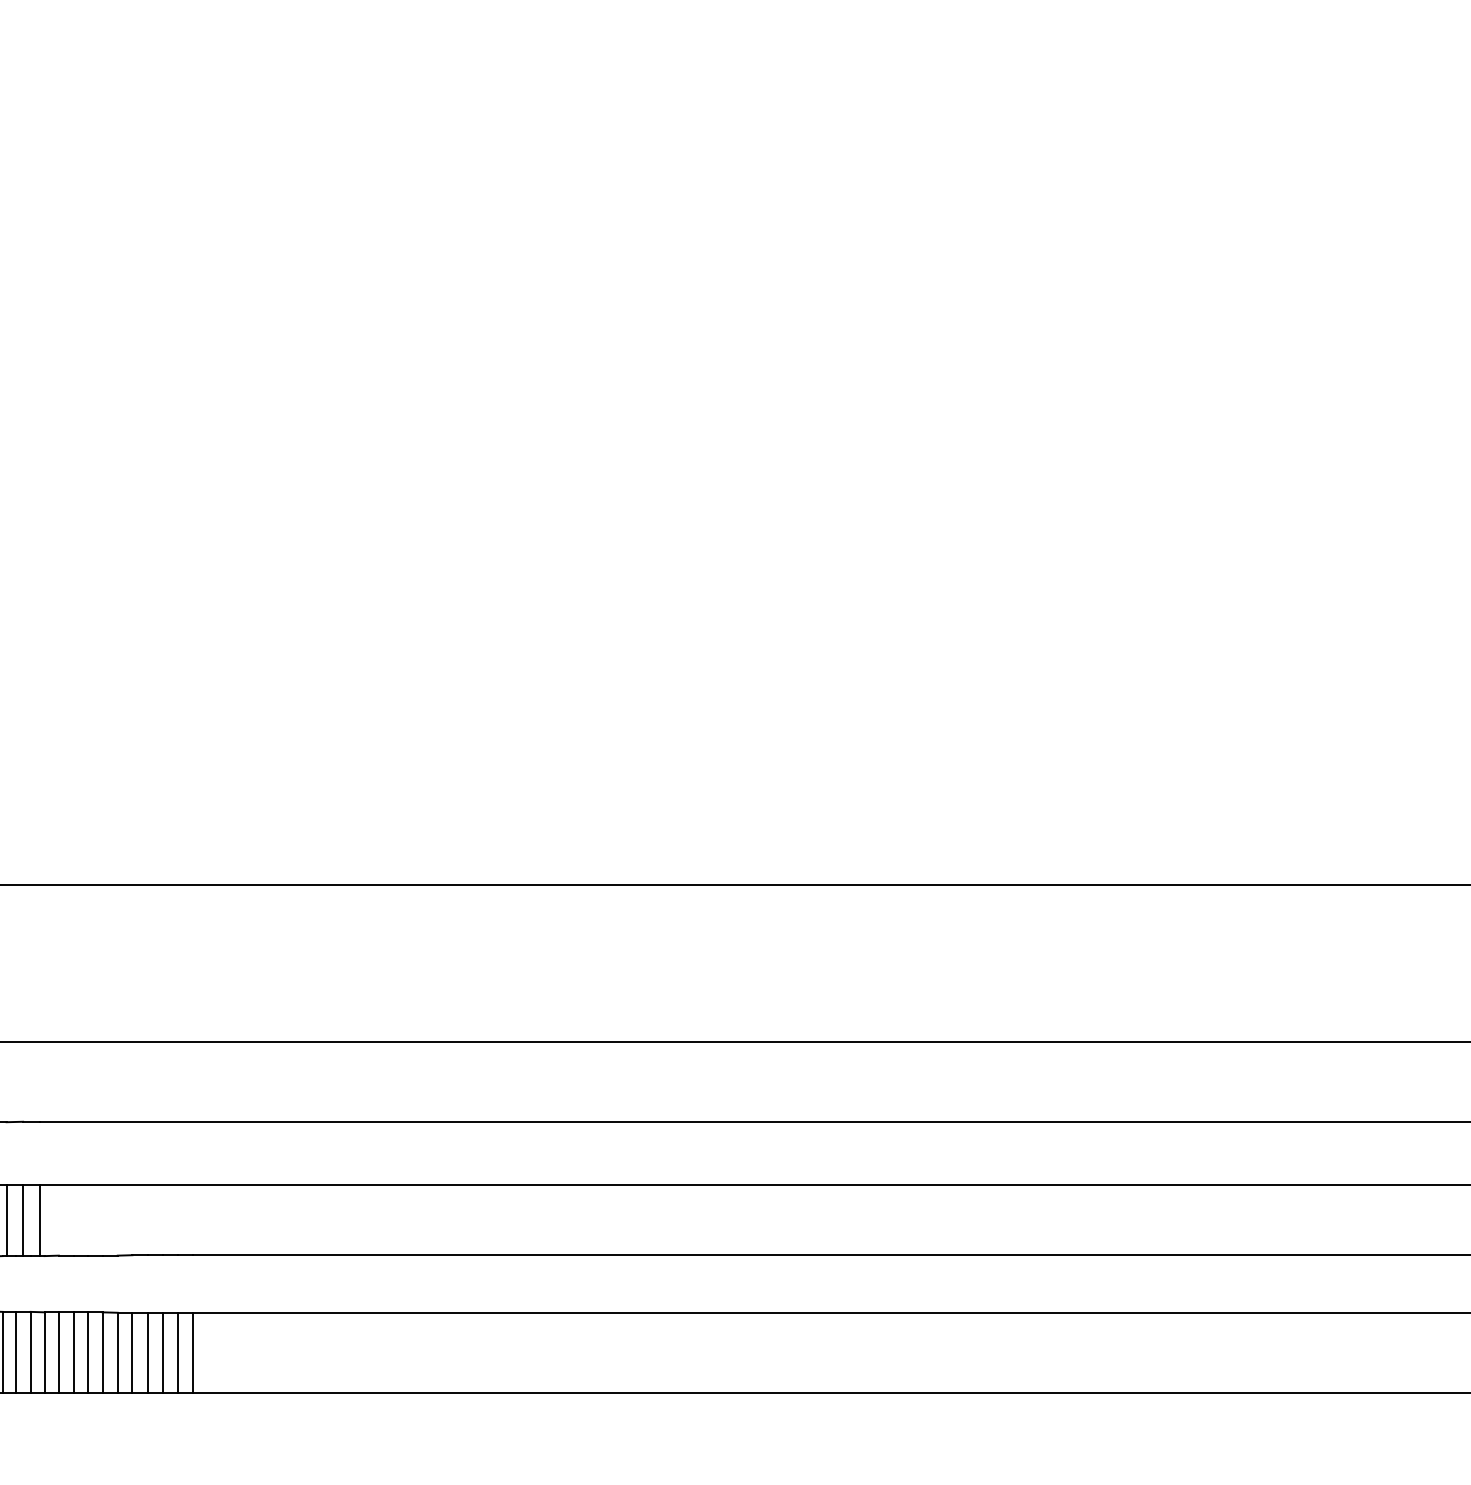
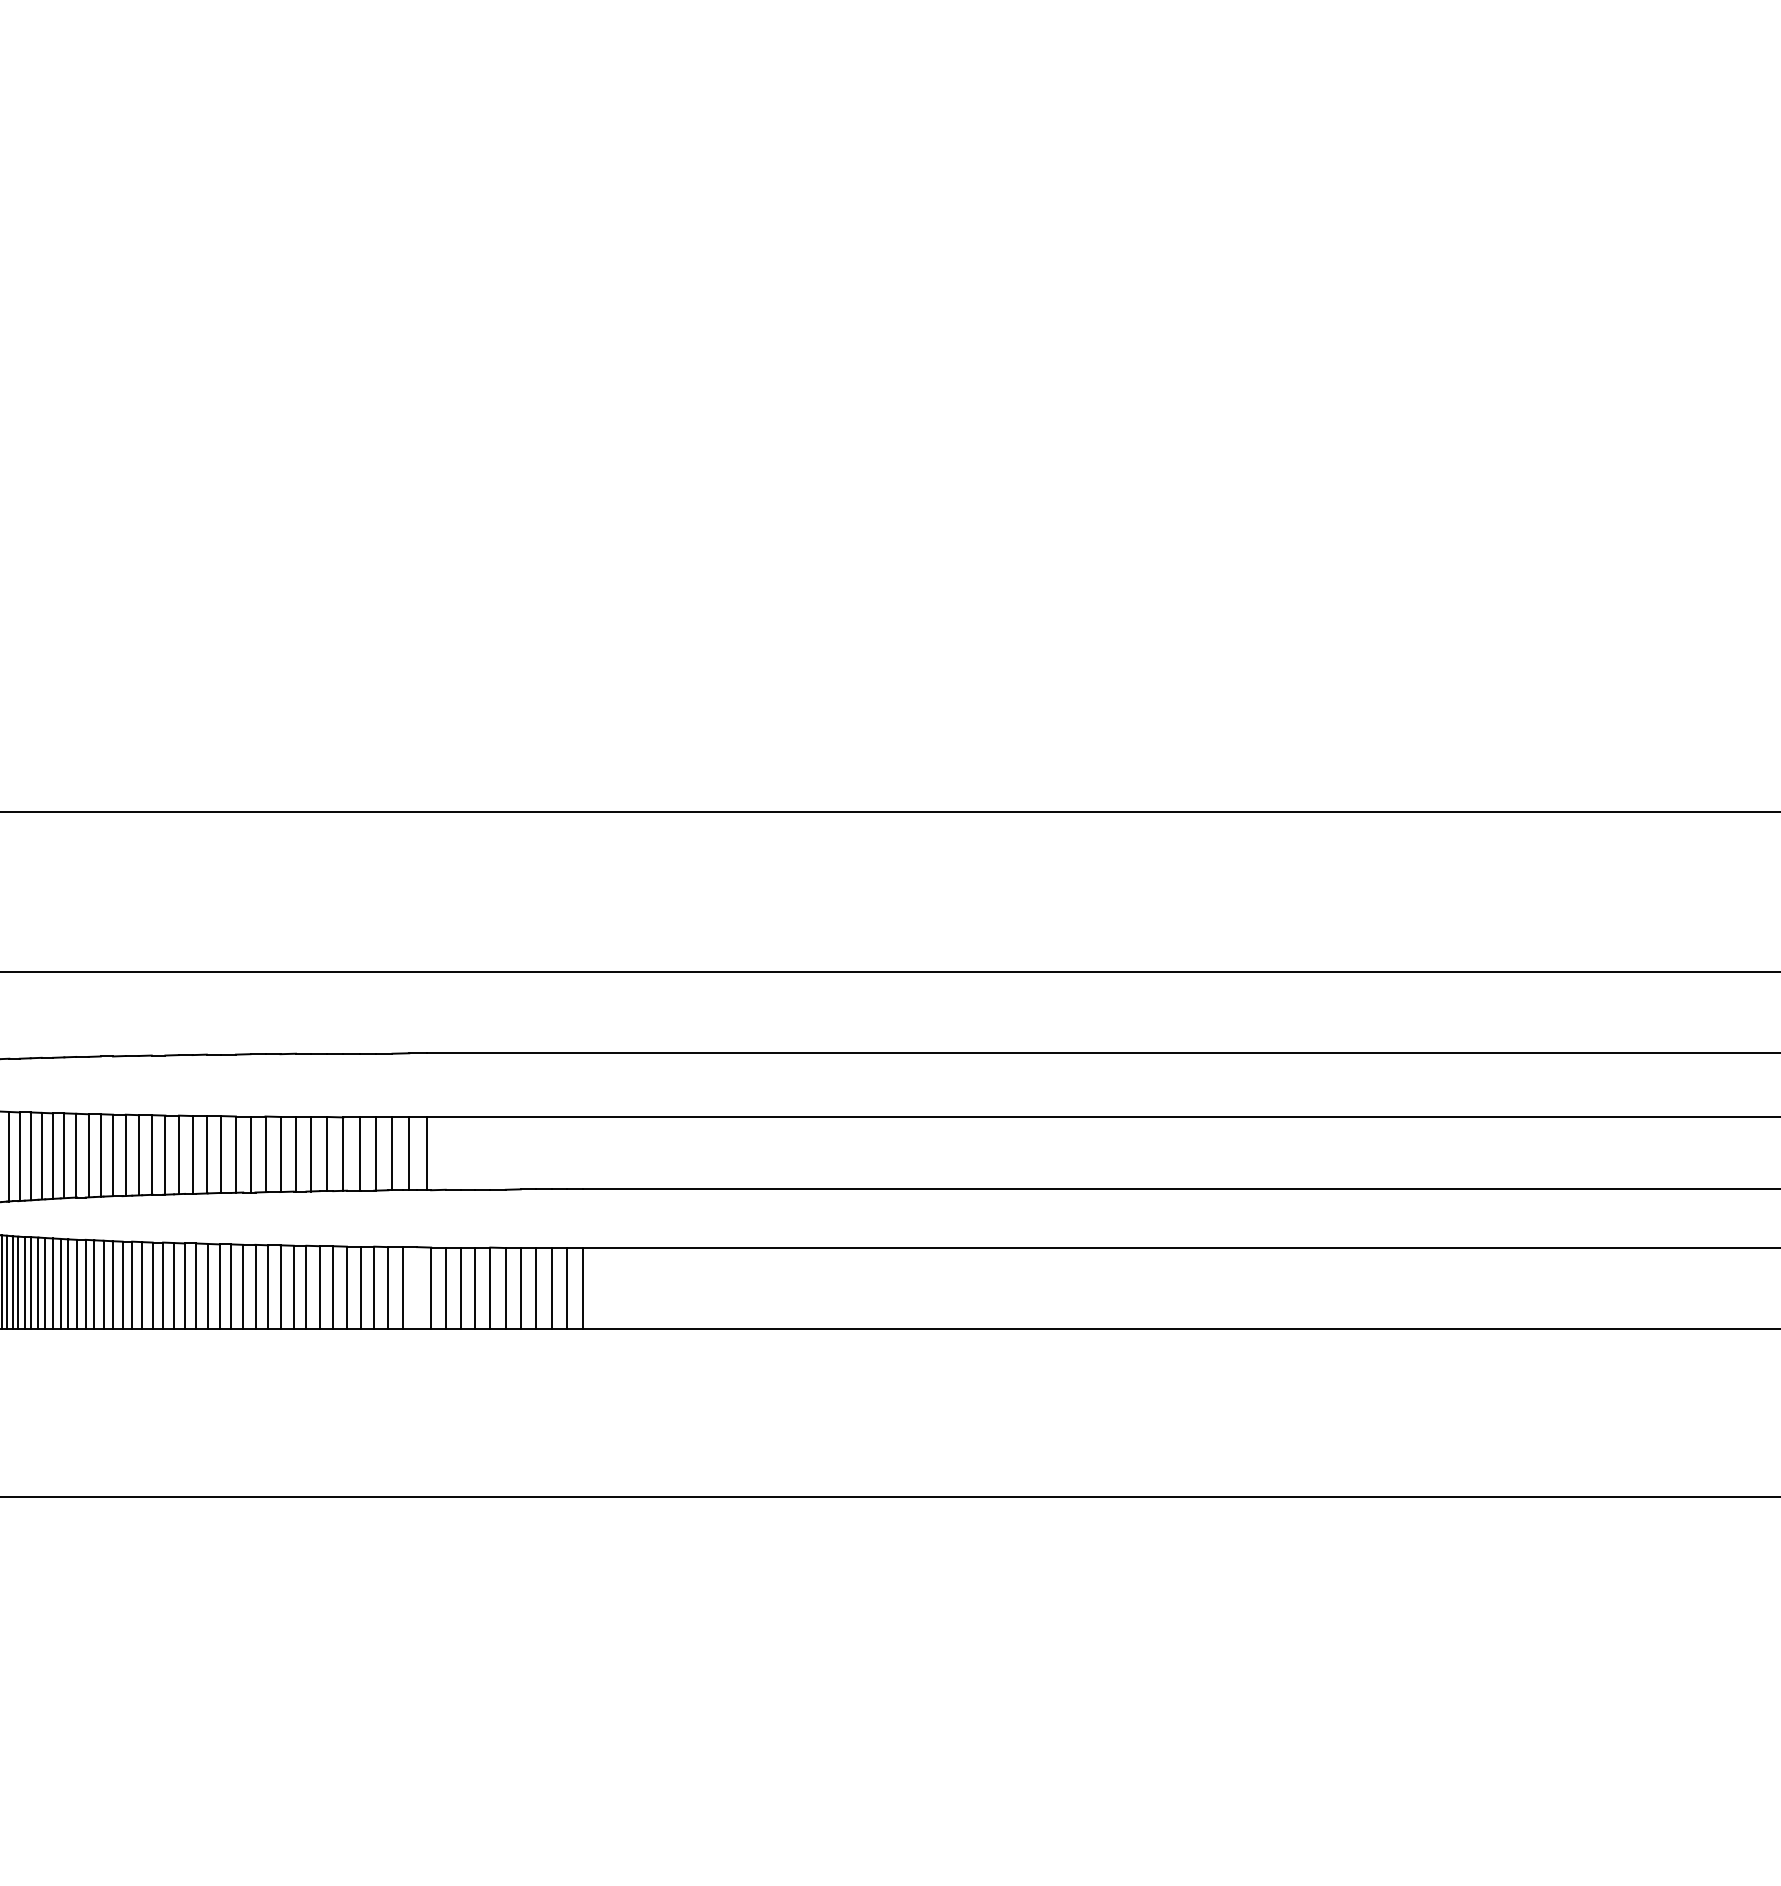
line: (31, 1352) -> (417, 1288), removed

